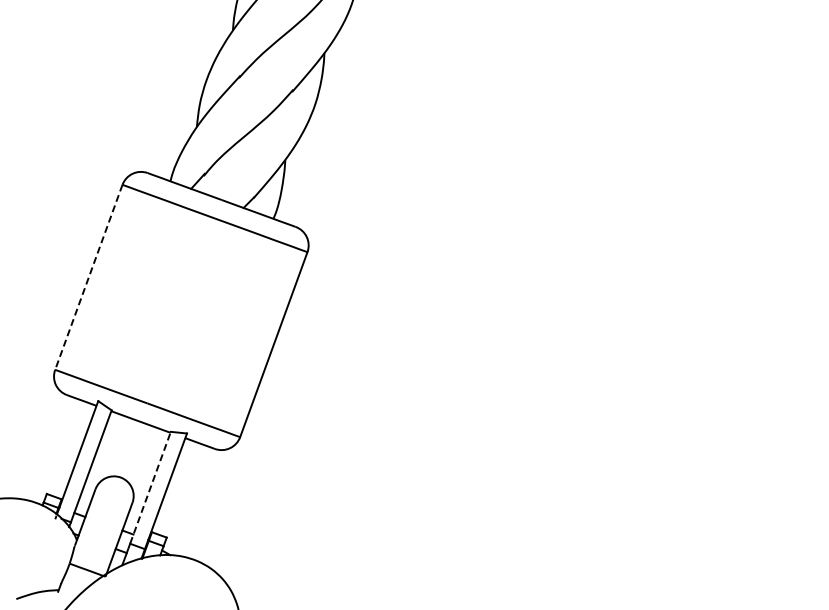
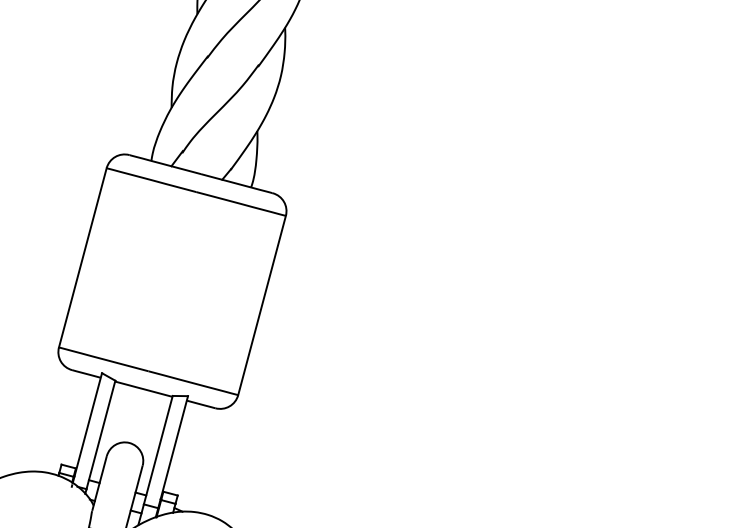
line: (88, 277) -> (82, 258), dashed -> solid
line: (150, 487) -> (158, 449), dashed -> solid

